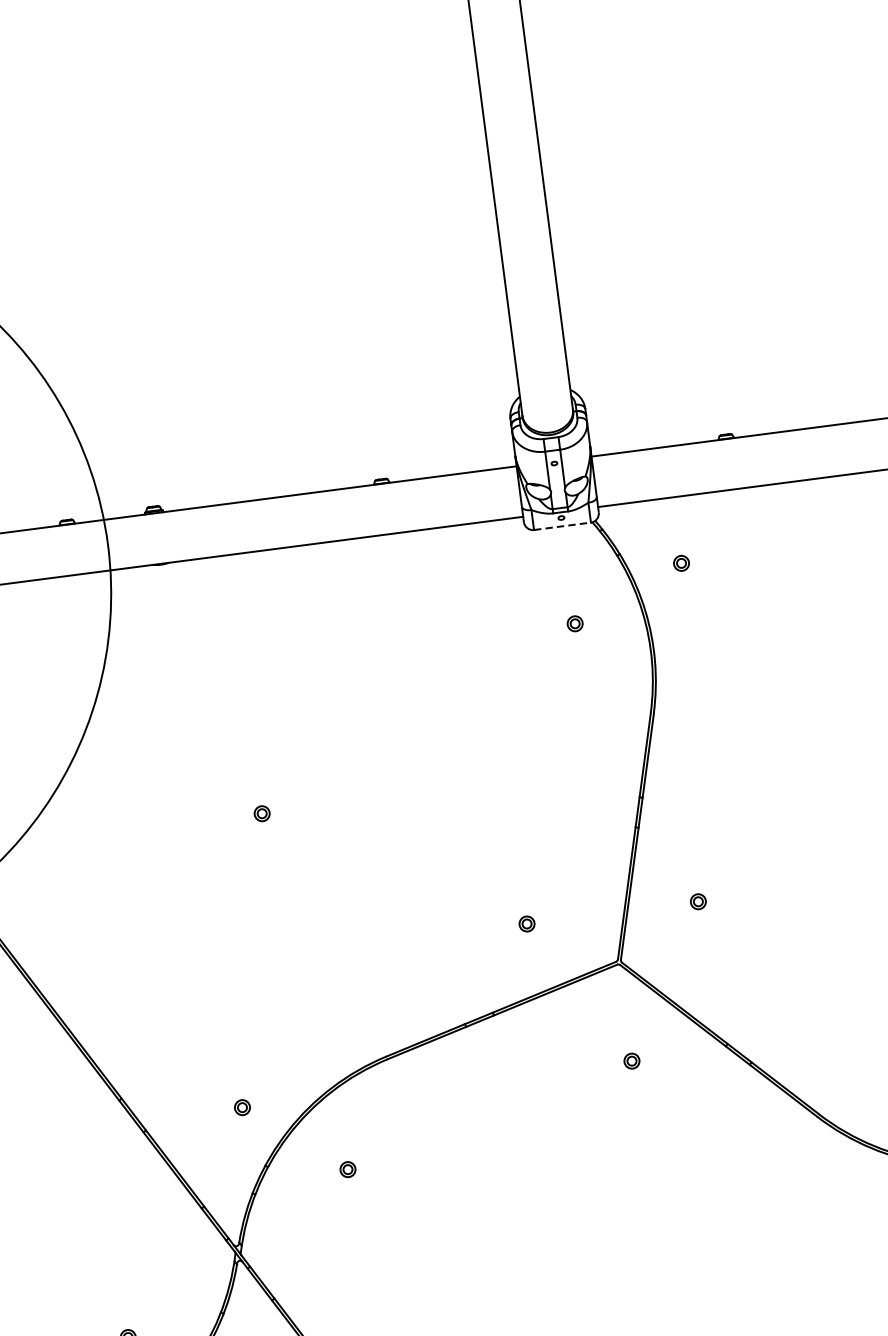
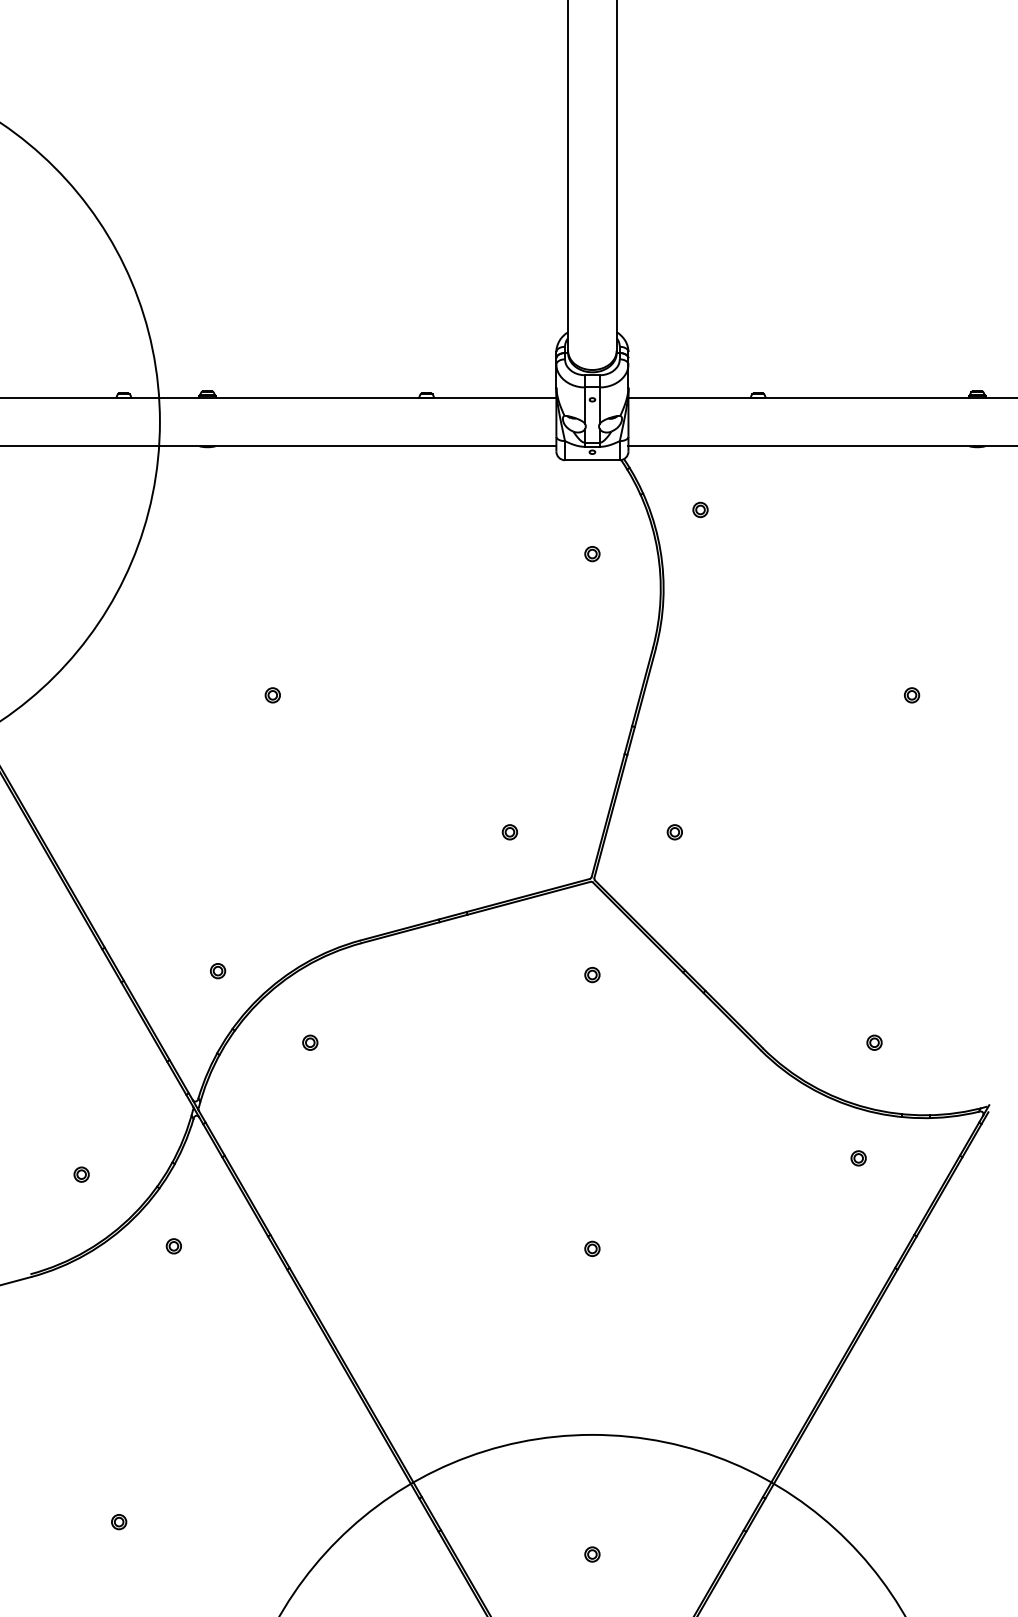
line: (562, 526) -> (592, 460), dashed -> solid

